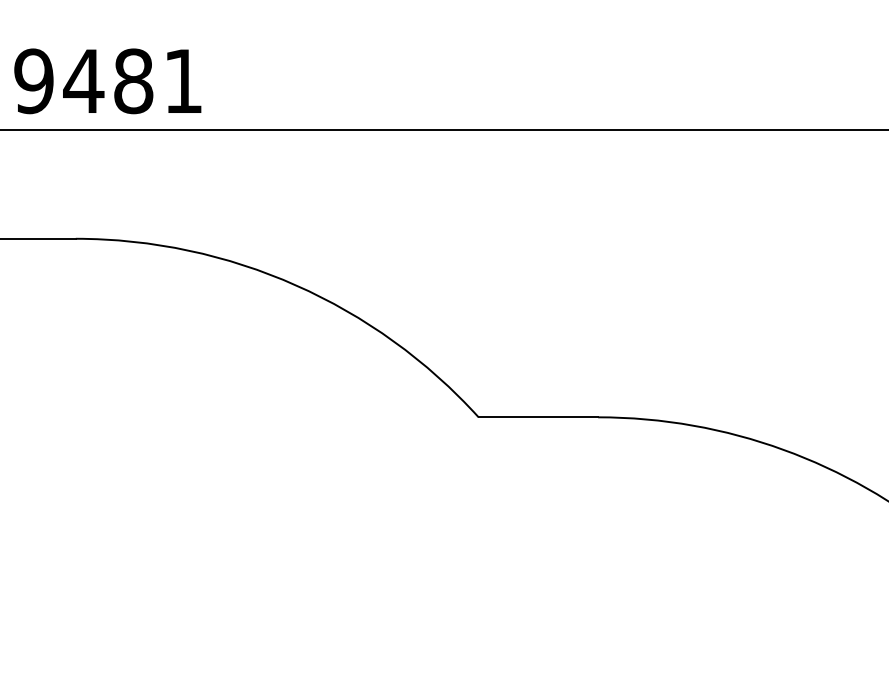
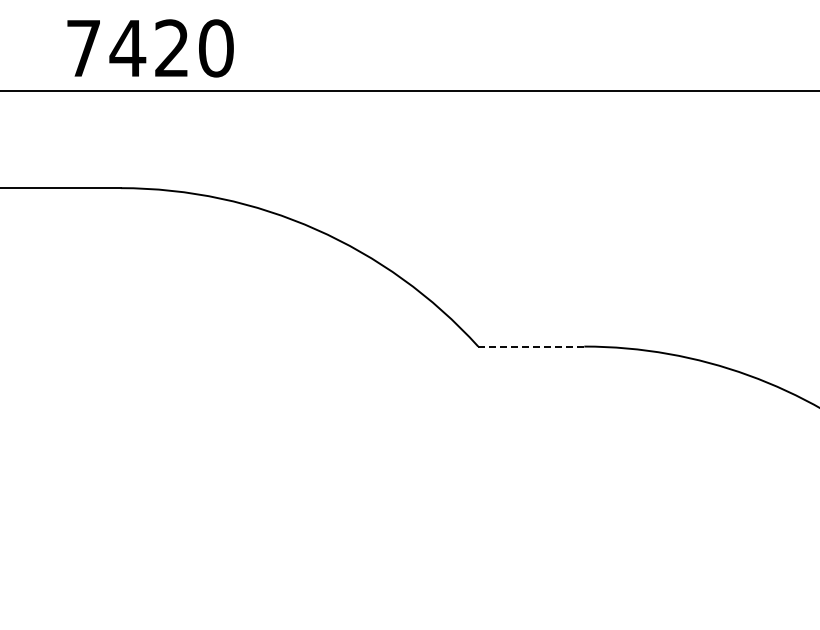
text: (108, 81) -> (149, 48), 9481 -> 7420
line: (537, 417) -> (530, 346), solid -> dashed

